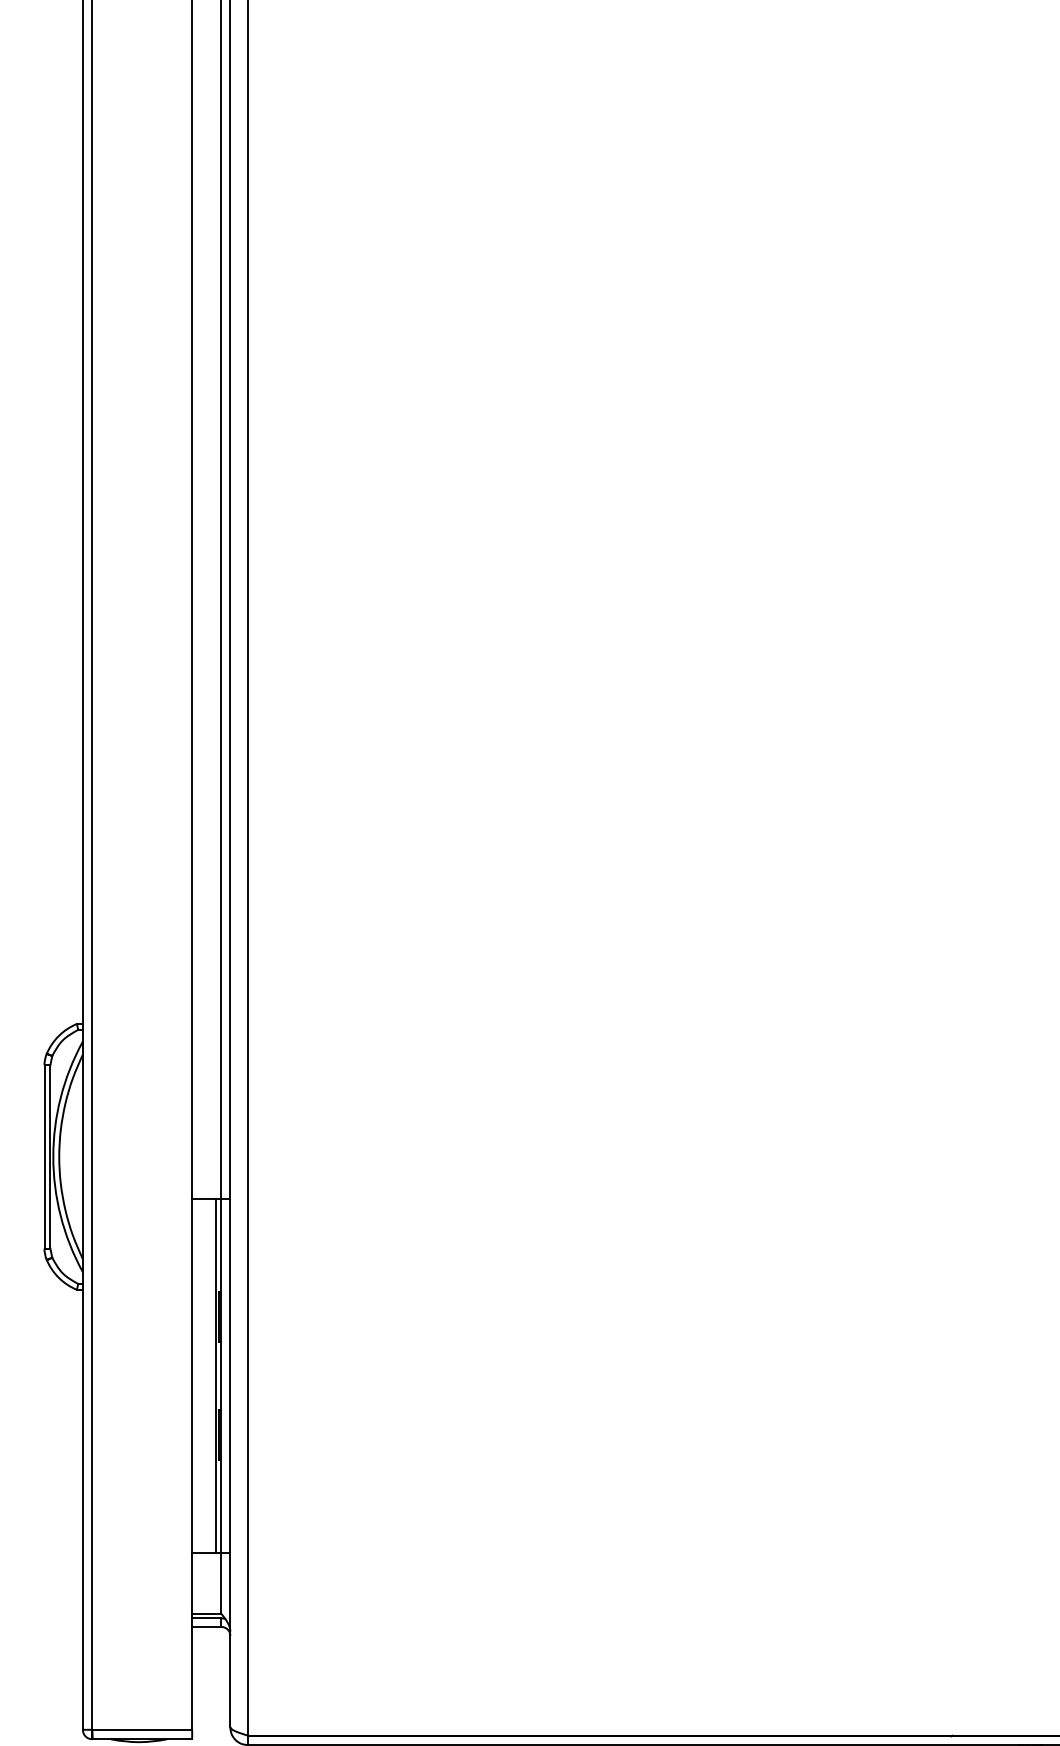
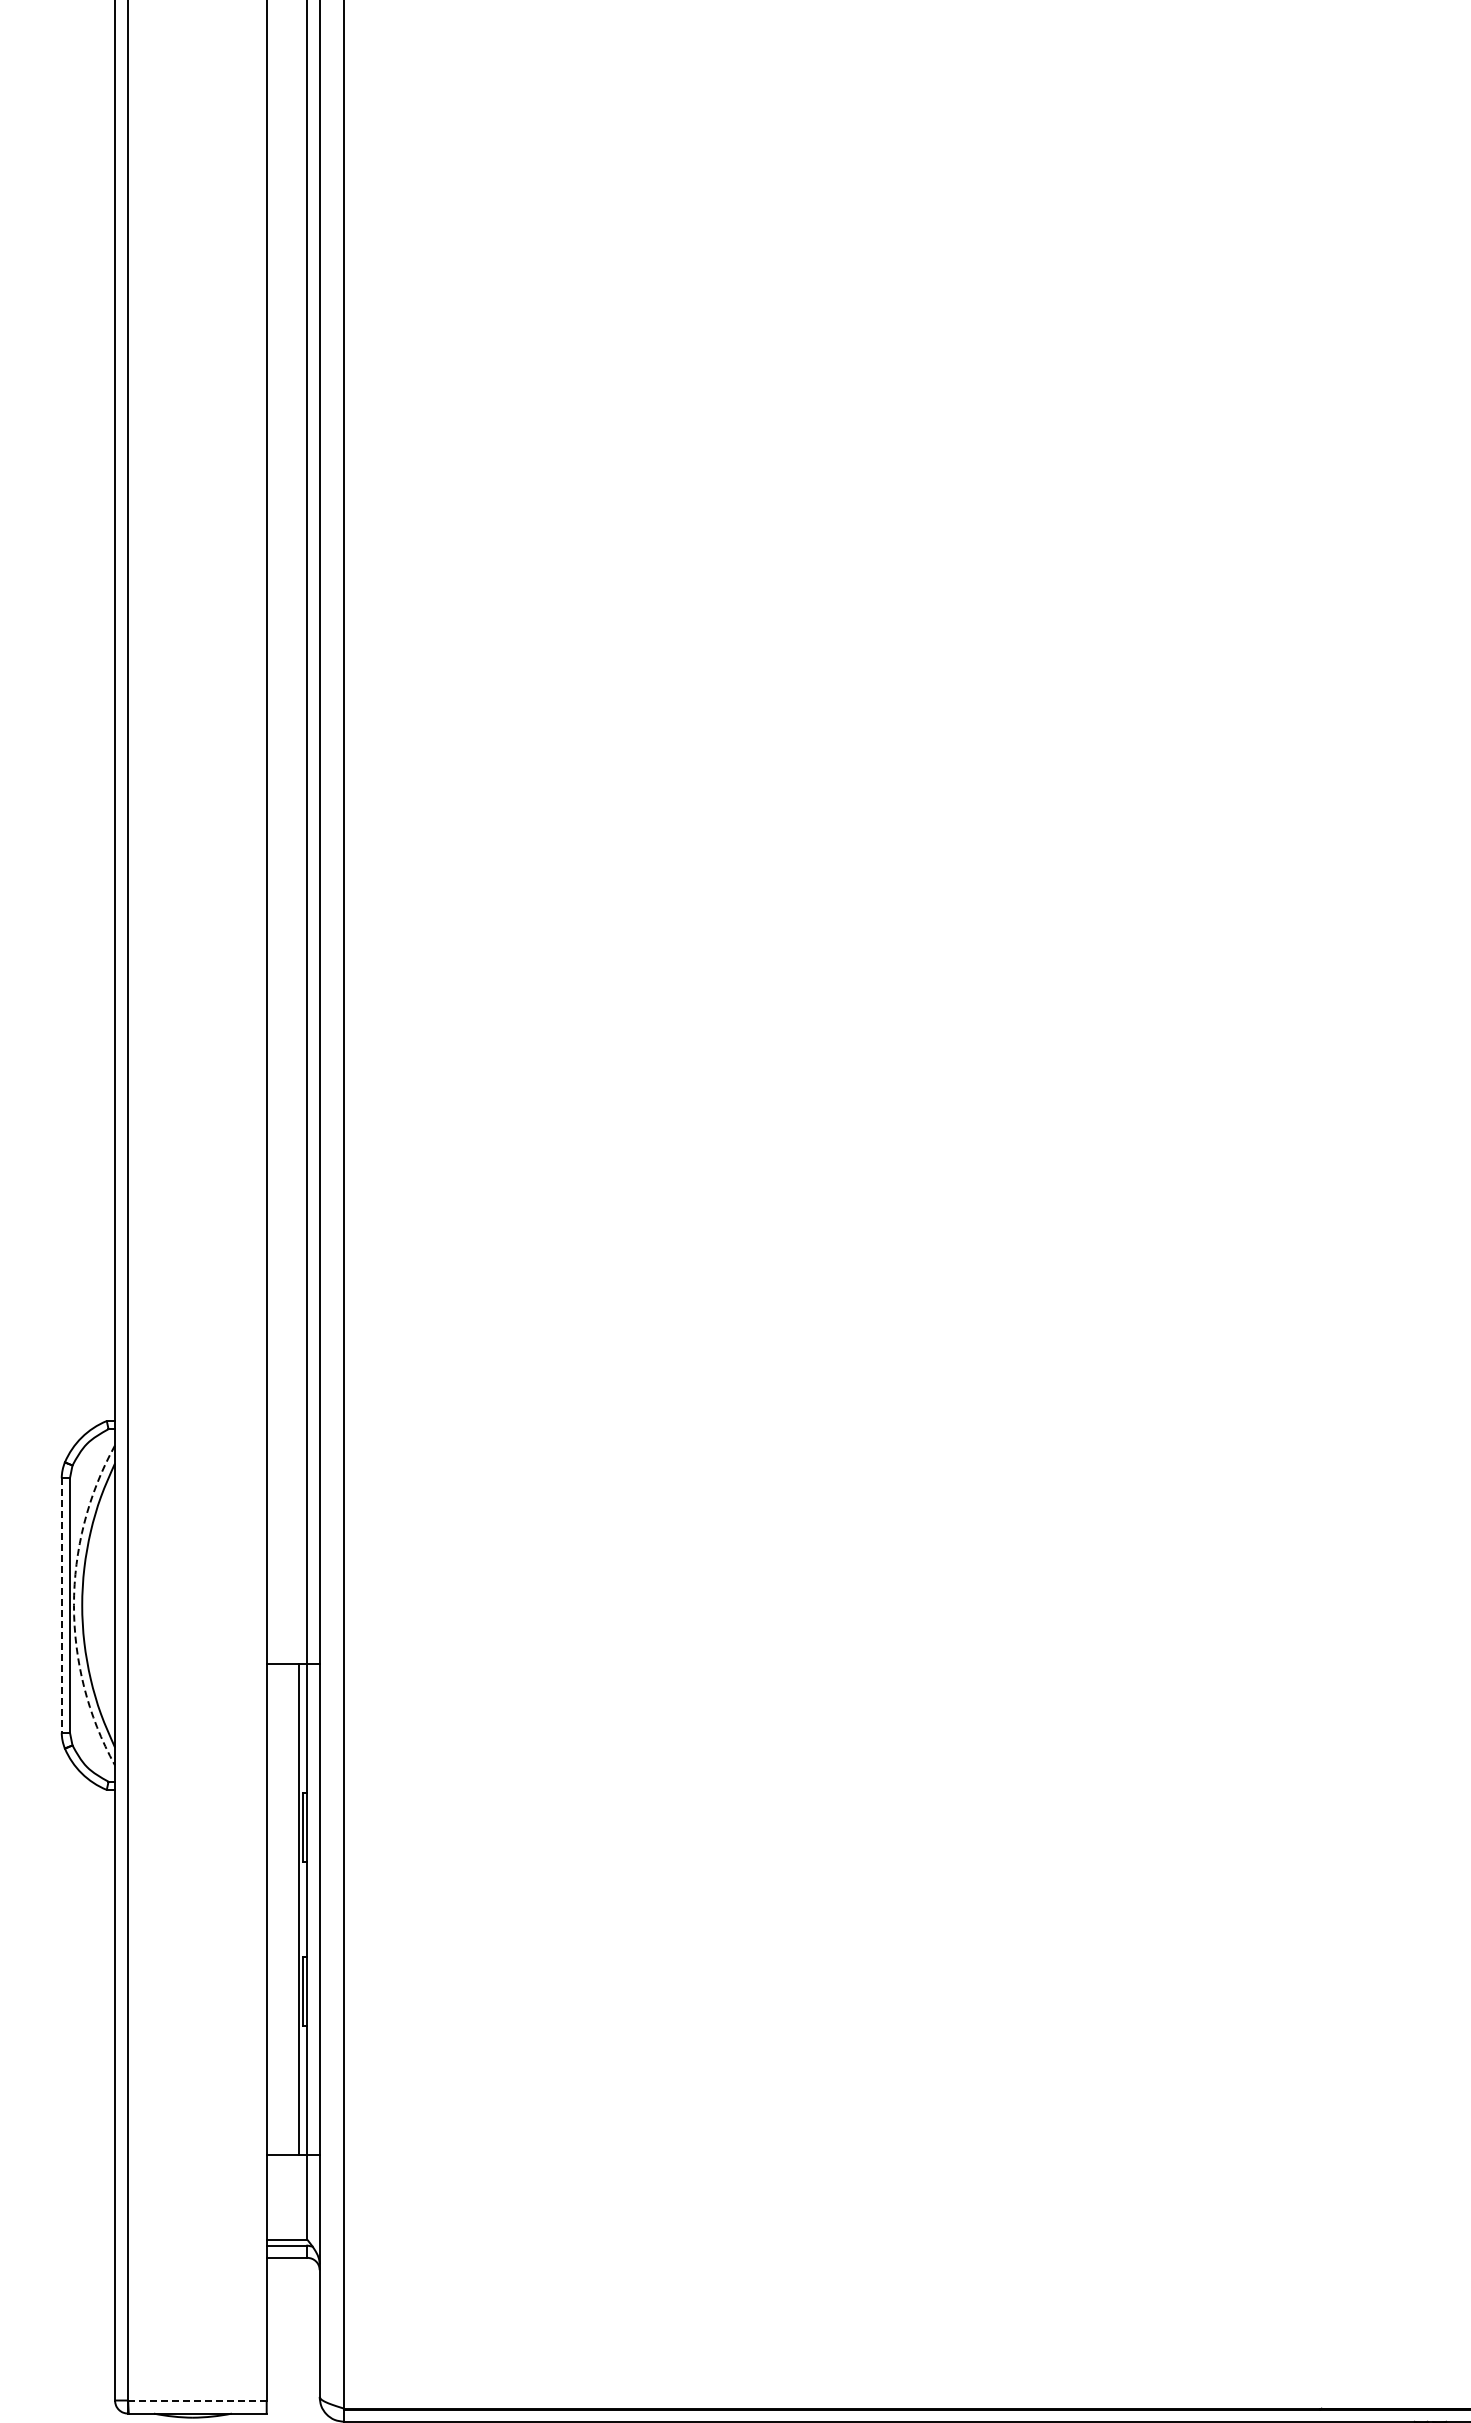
line: (44, 1156) -> (61, 1605), solid -> dashed
arc: (52, 1156) -> (73, 1605), solid -> dashed
line: (141, 1729) -> (196, 2400), solid -> dashed

